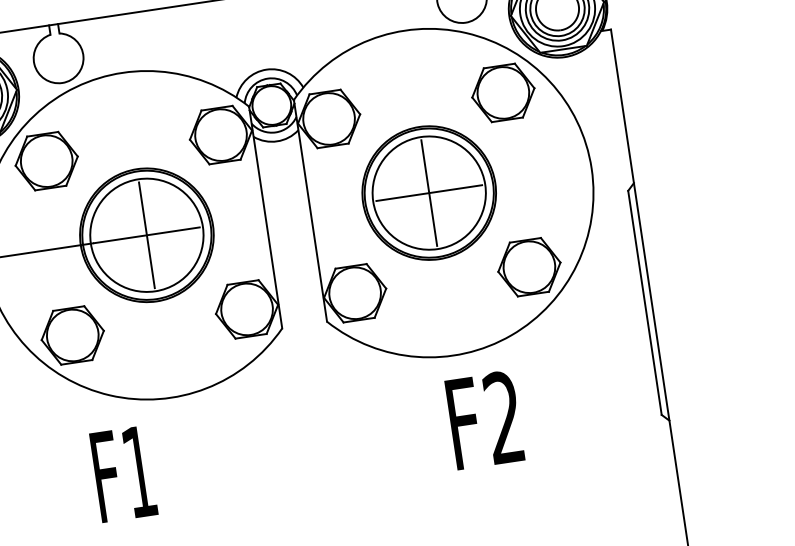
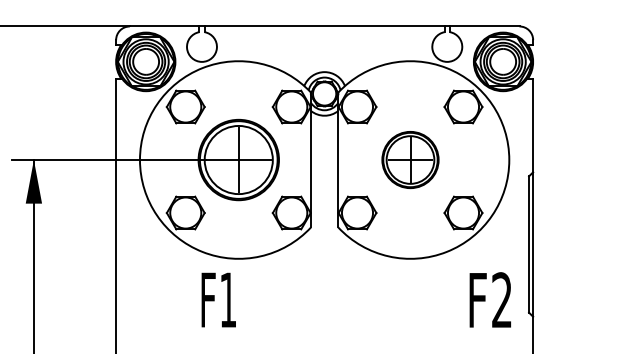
part: (429, 192) -> (410, 159), size x0.7
text: (483, 419) -> (489, 299), moved
text: (123, 473) -> (218, 299), moved

